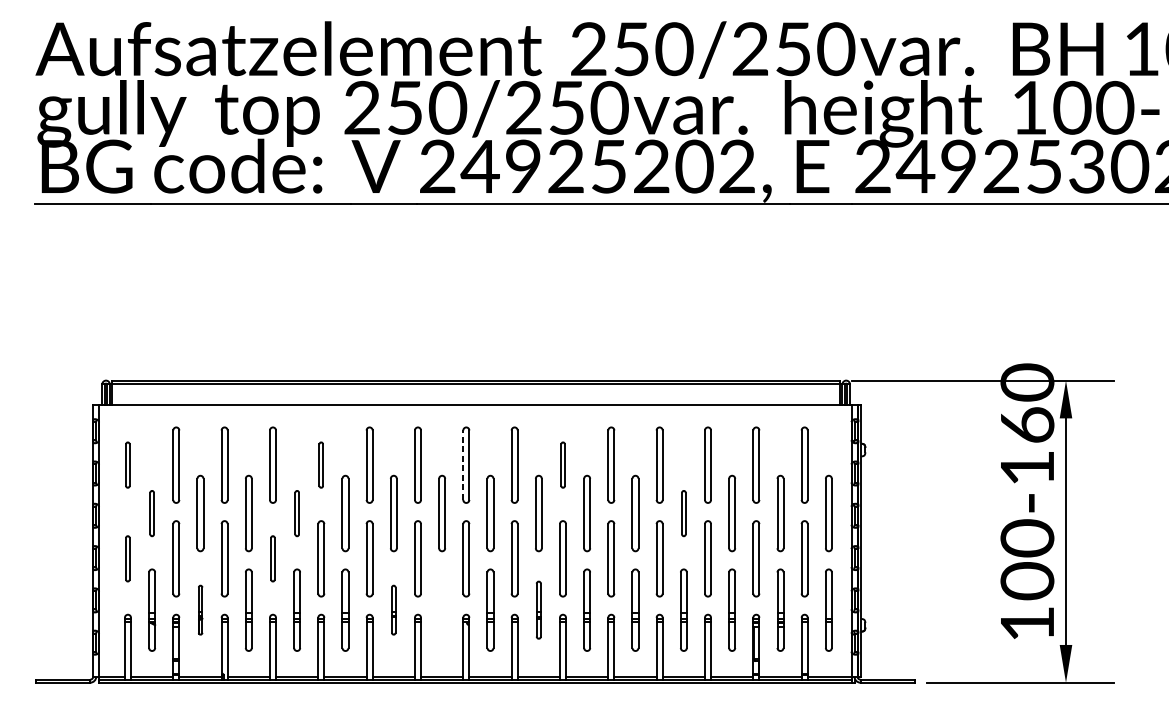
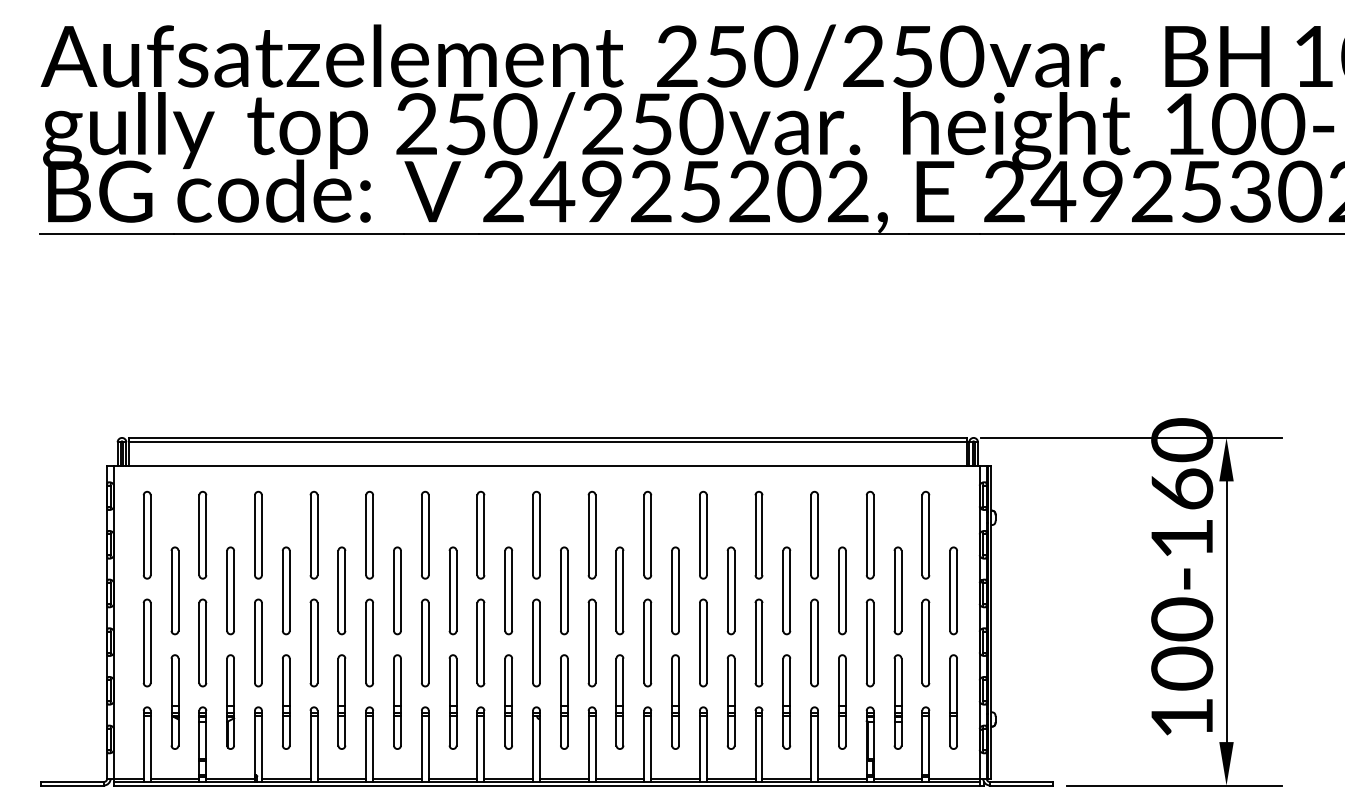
part: (127, 464) -> (146, 534), size x1.67
part: (321, 464) -> (369, 534), size x1.67
part: (562, 464) -> (647, 534), size x1.67
line: (463, 465) -> (533, 535), dashed -> solid
part: (151, 513) -> (174, 590), size x1.67
part: (296, 513) -> (341, 590), size x1.67
part: (683, 513) -> (786, 590), size x1.67
part: (127, 558) -> (146, 642), size x1.67
part: (272, 558) -> (313, 642), size x1.67
part: (200, 609) -> (230, 701), size x1.67
part: (393, 609) -> (452, 701), size x1.67
part: (441, 609) -> (508, 701), added
part: (538, 609) -> (619, 701), size x1.43

